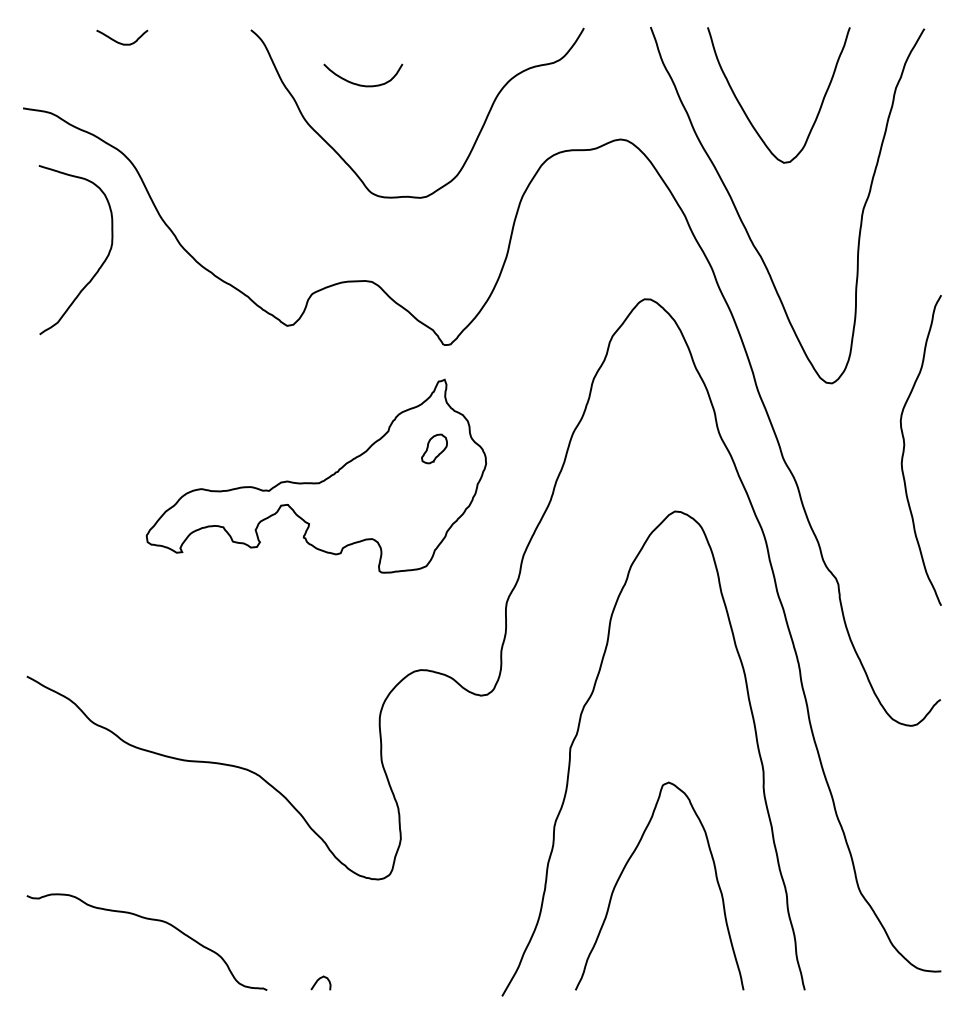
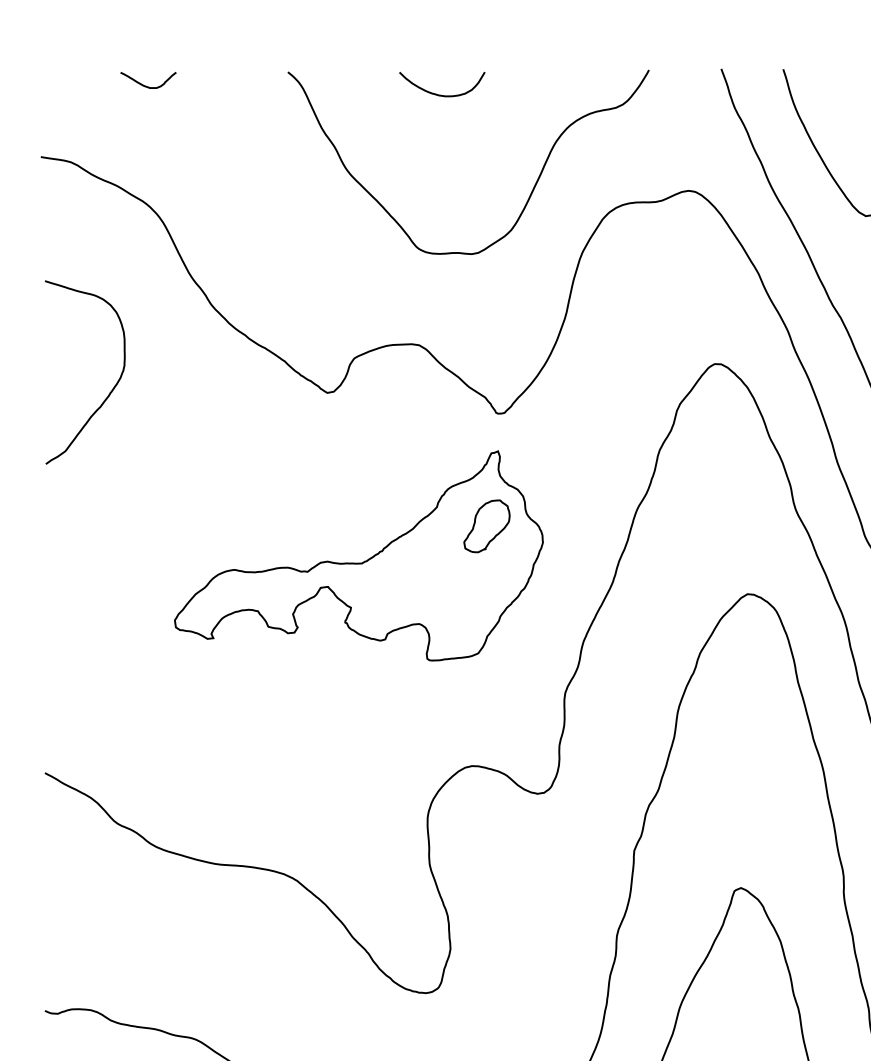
curve: (362, 84) -> (441, 94), moved
curve: (97, 269) -> (108, 393), moved
part: (434, 448) -> (486, 525), size x1.67

